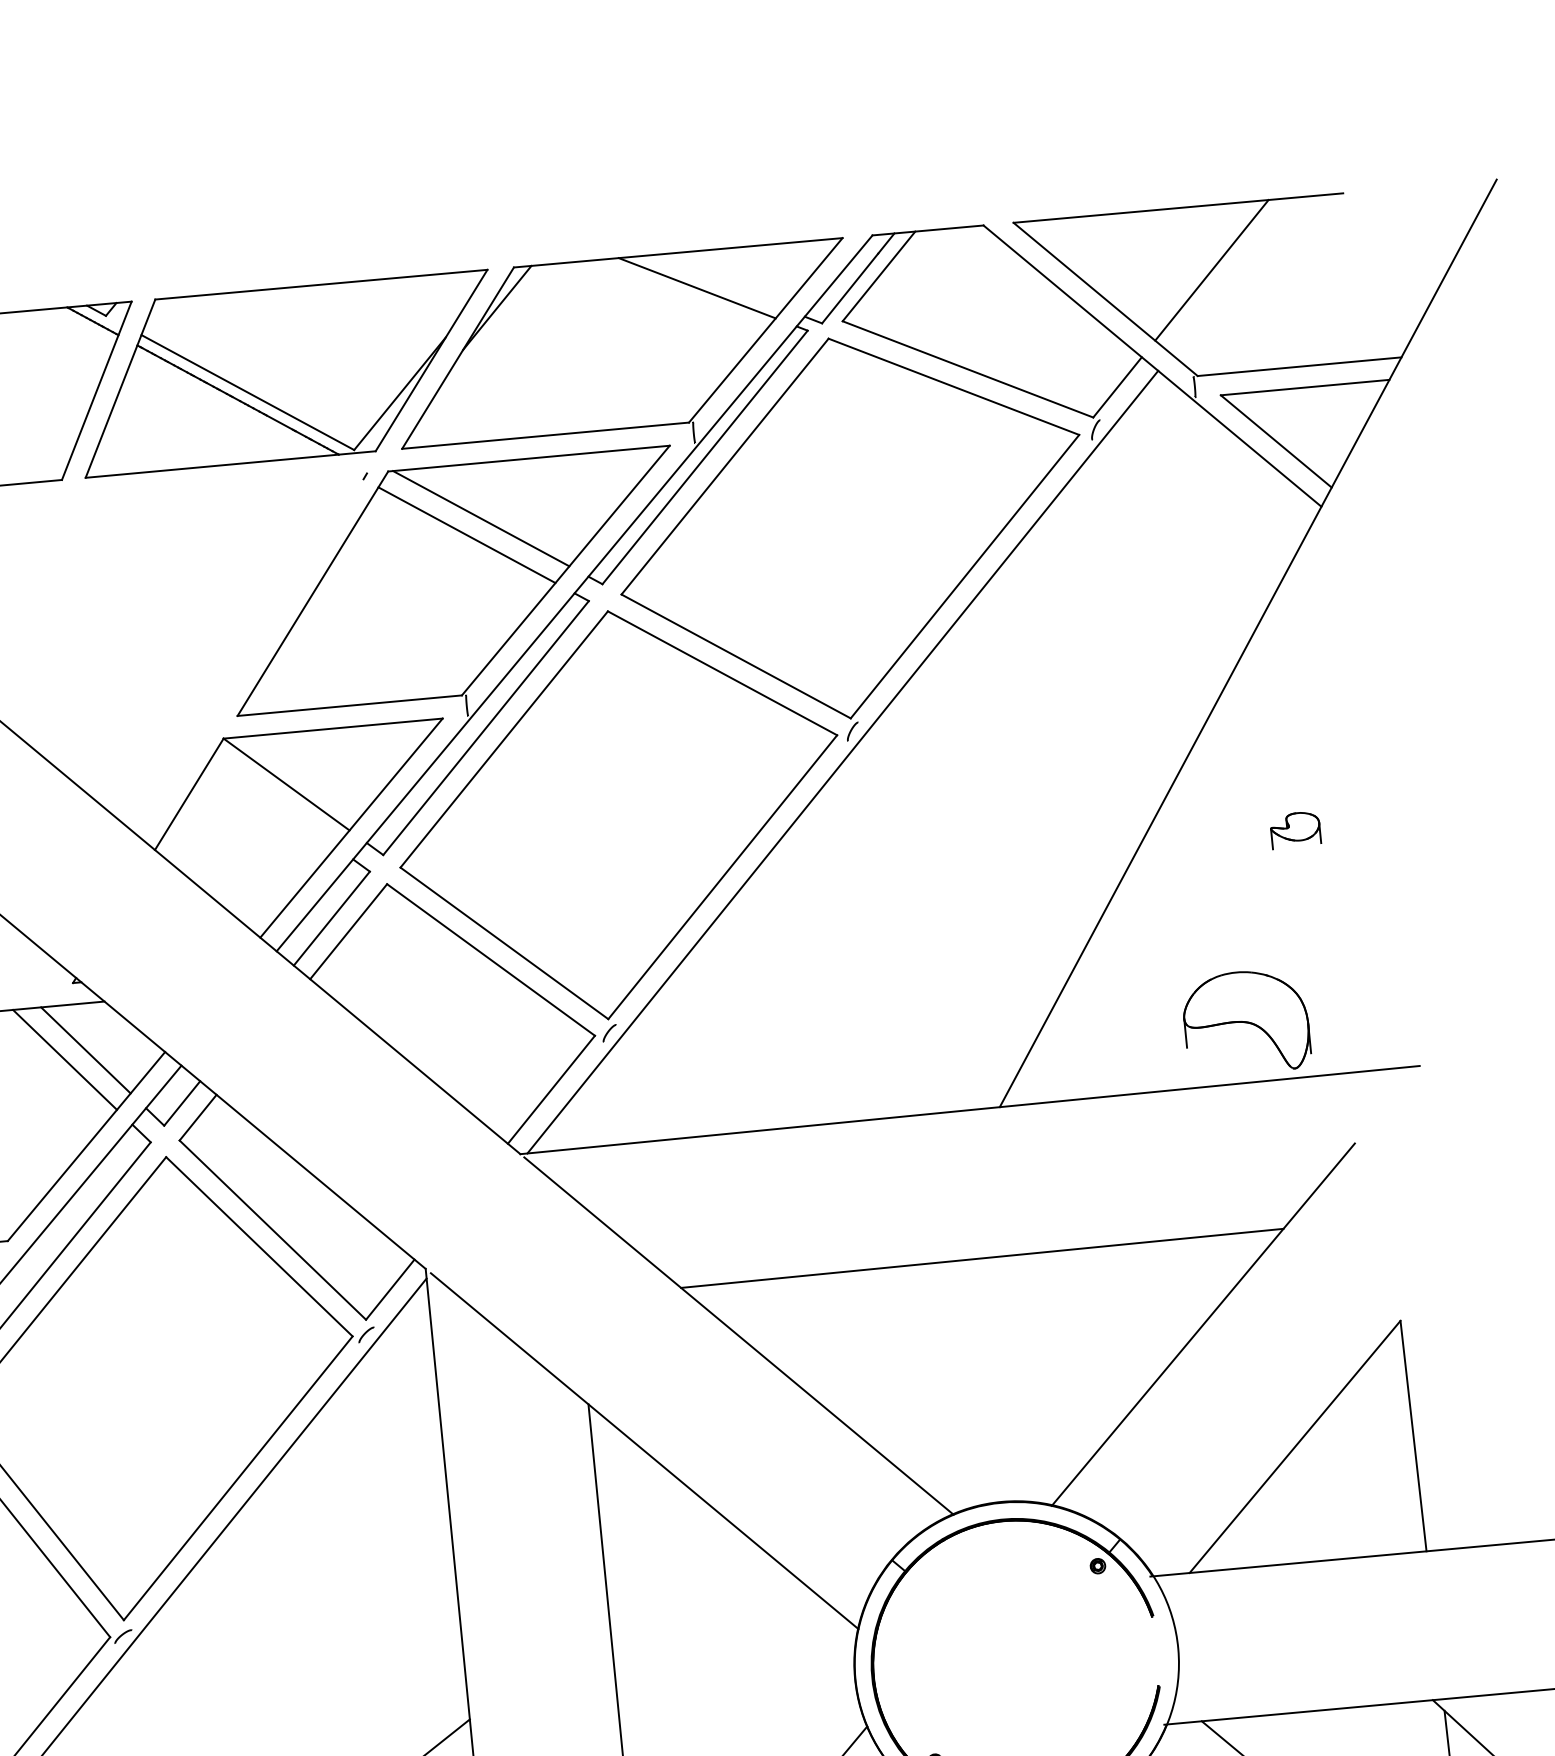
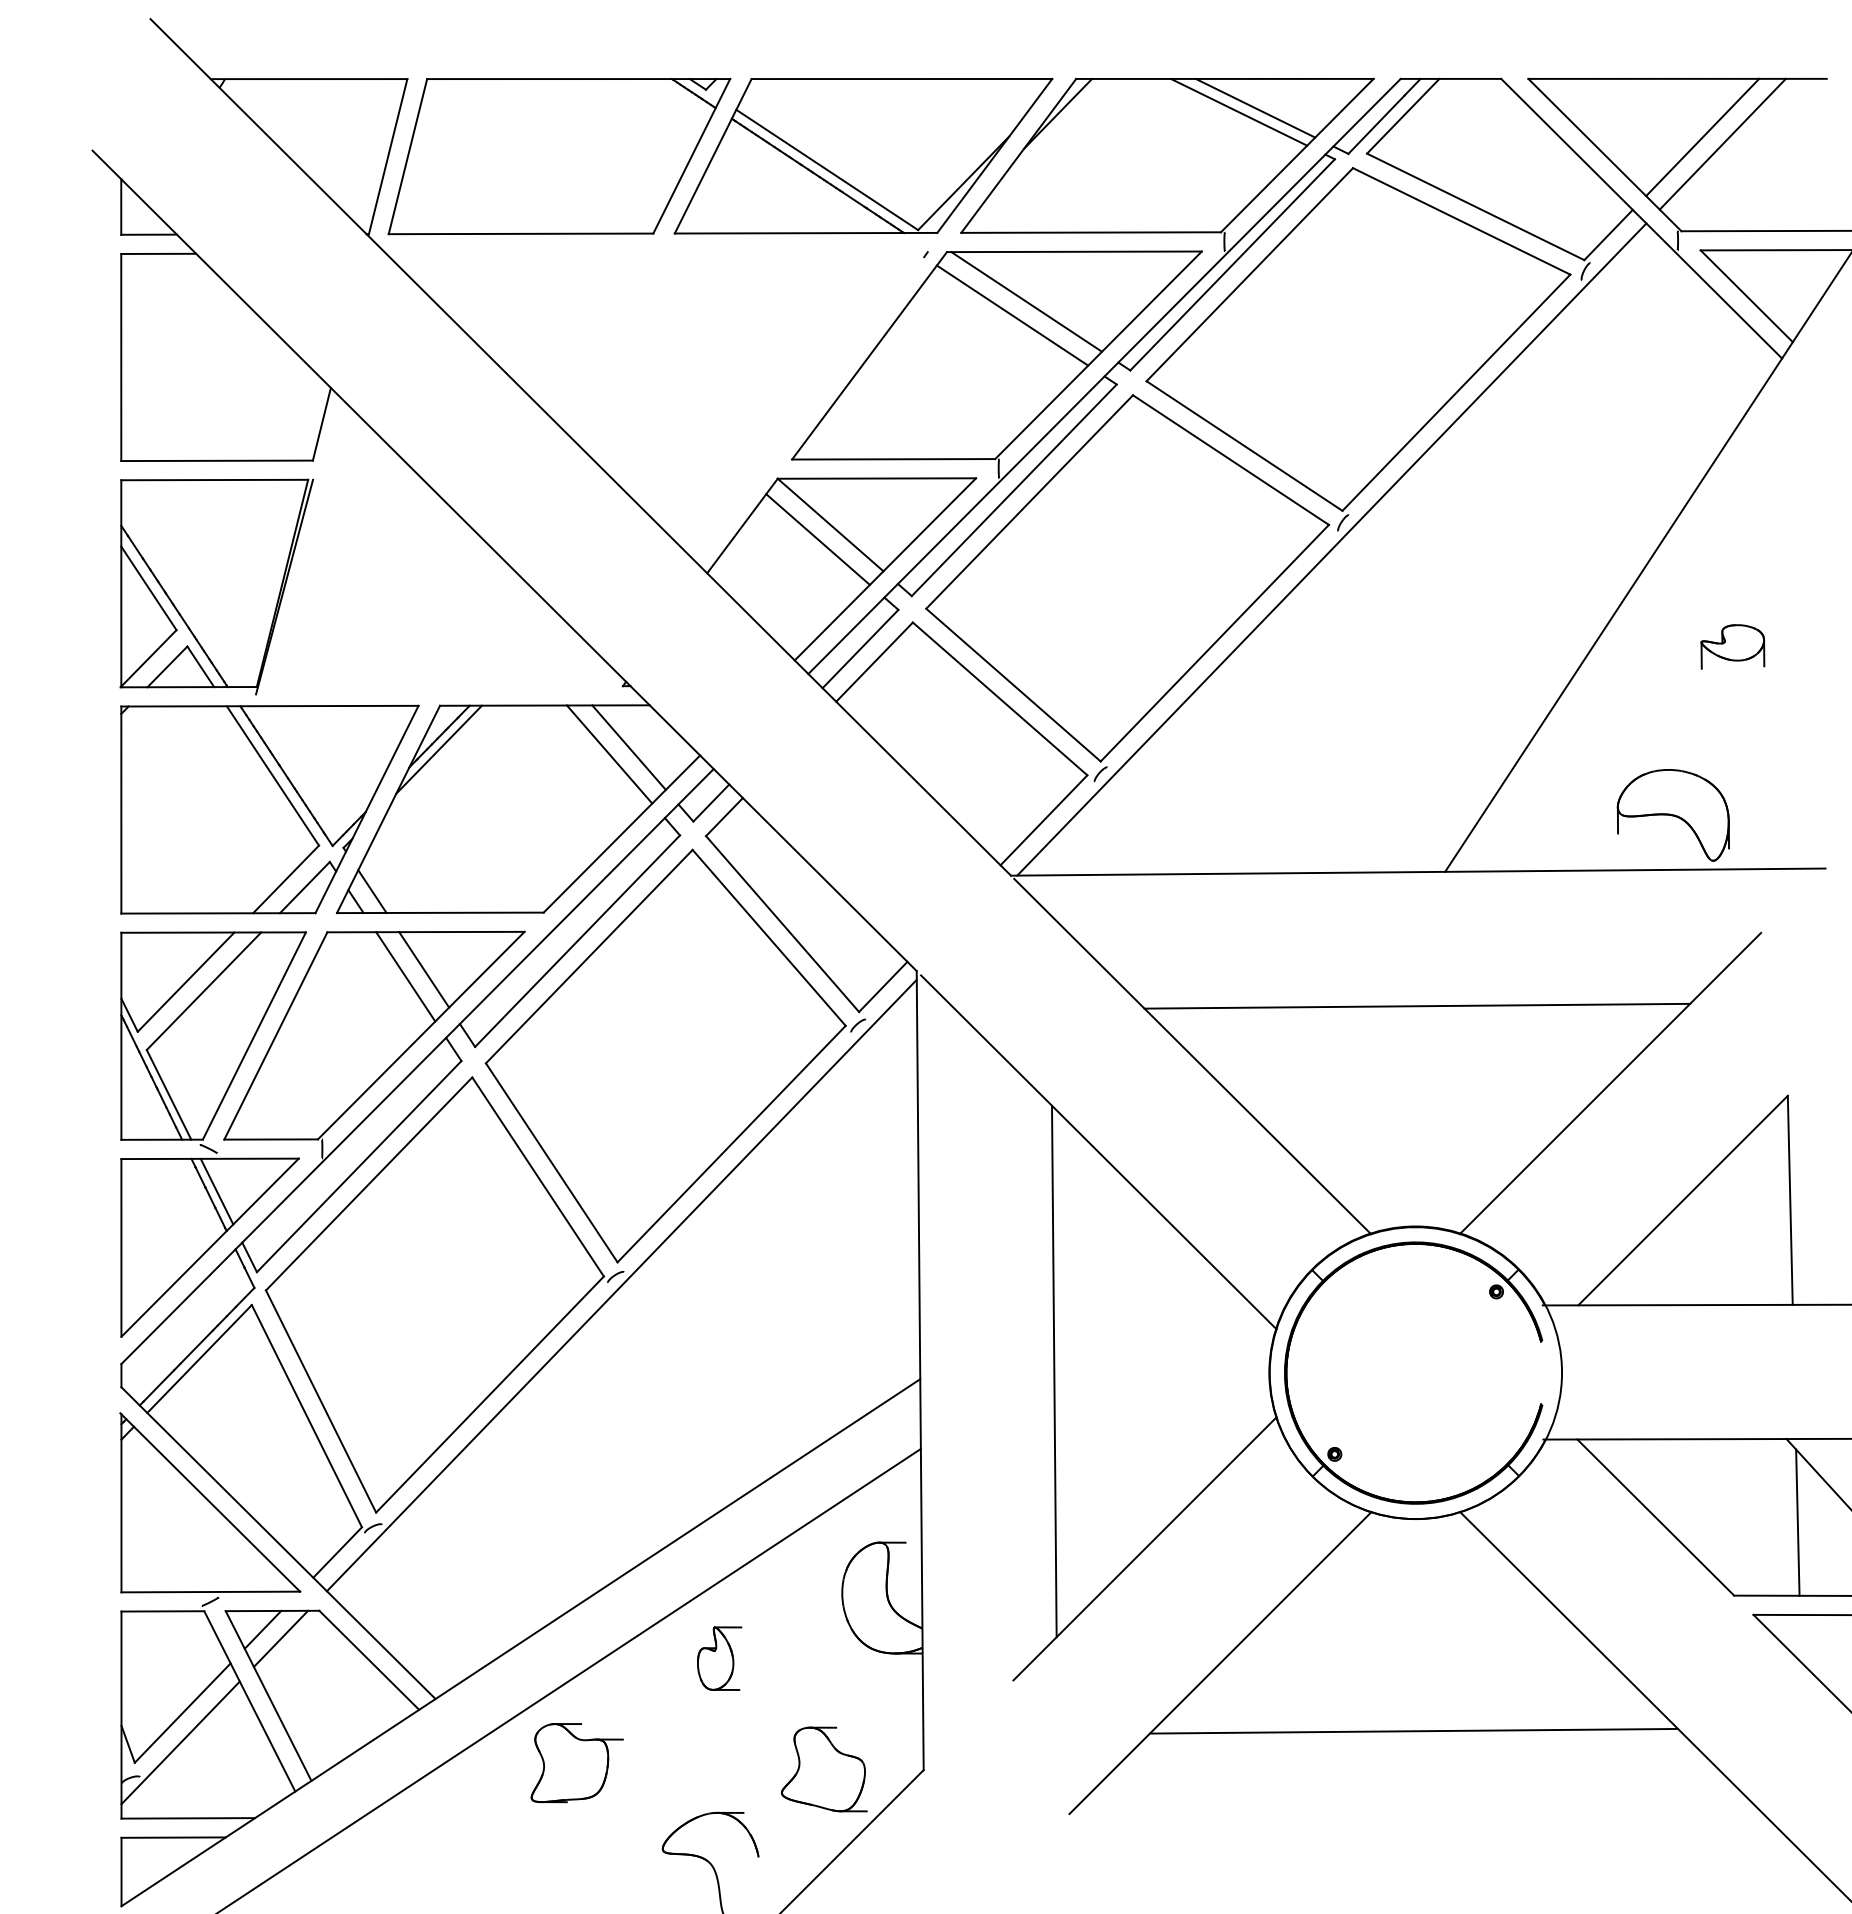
line: (1234, 275) -> (1722, 143), added
line: (714, 281) -> (1255, 107), added
line: (273, 801) -> (817, 539), added
part: (1295, 829) -> (1732, 646), size x1.43

